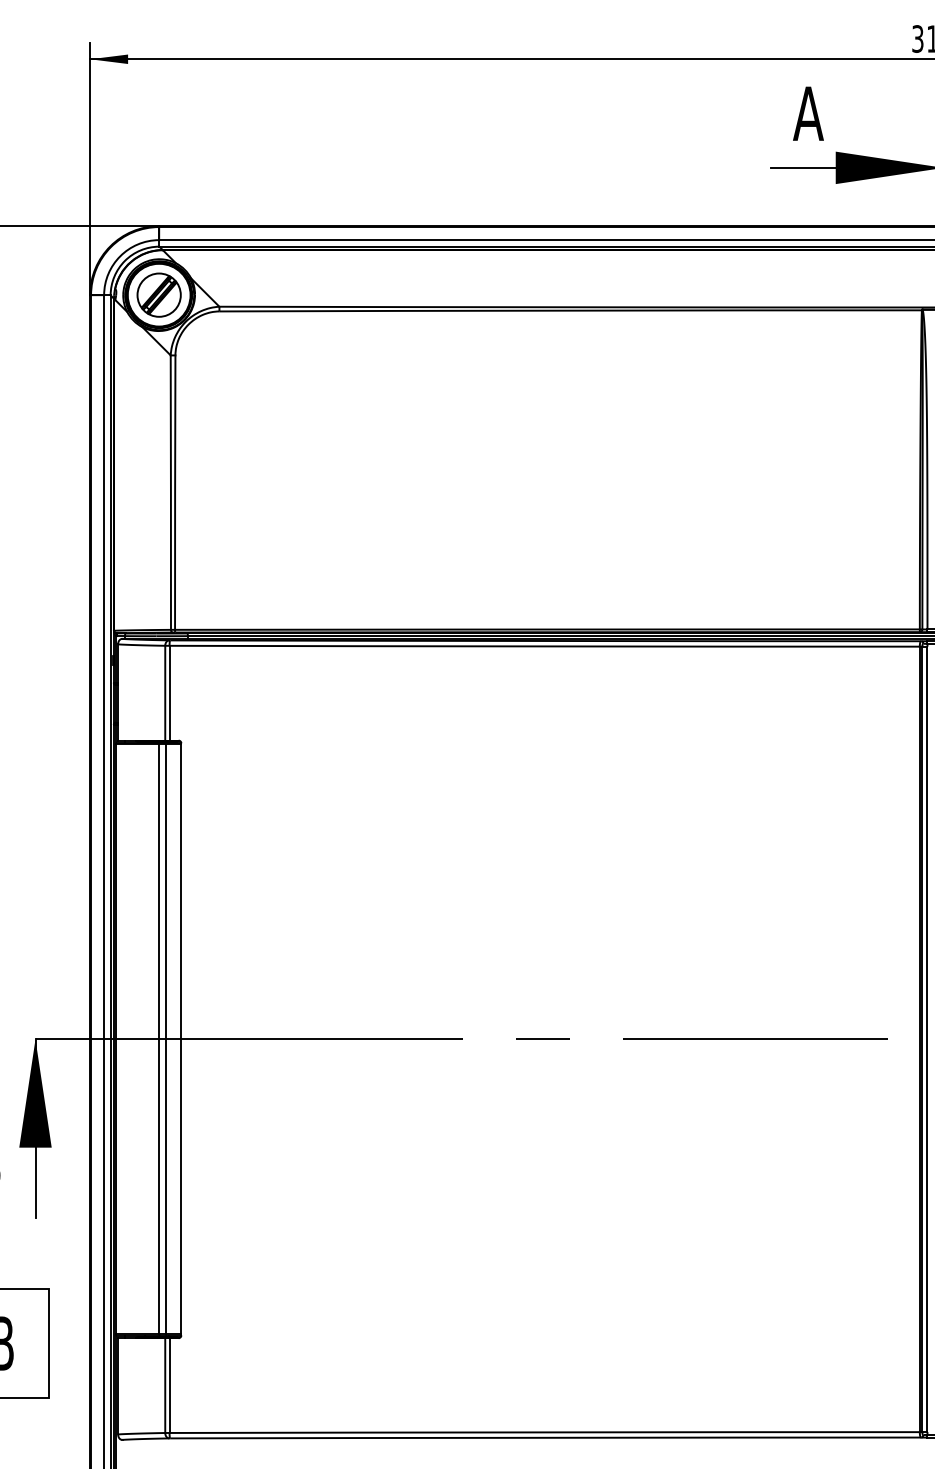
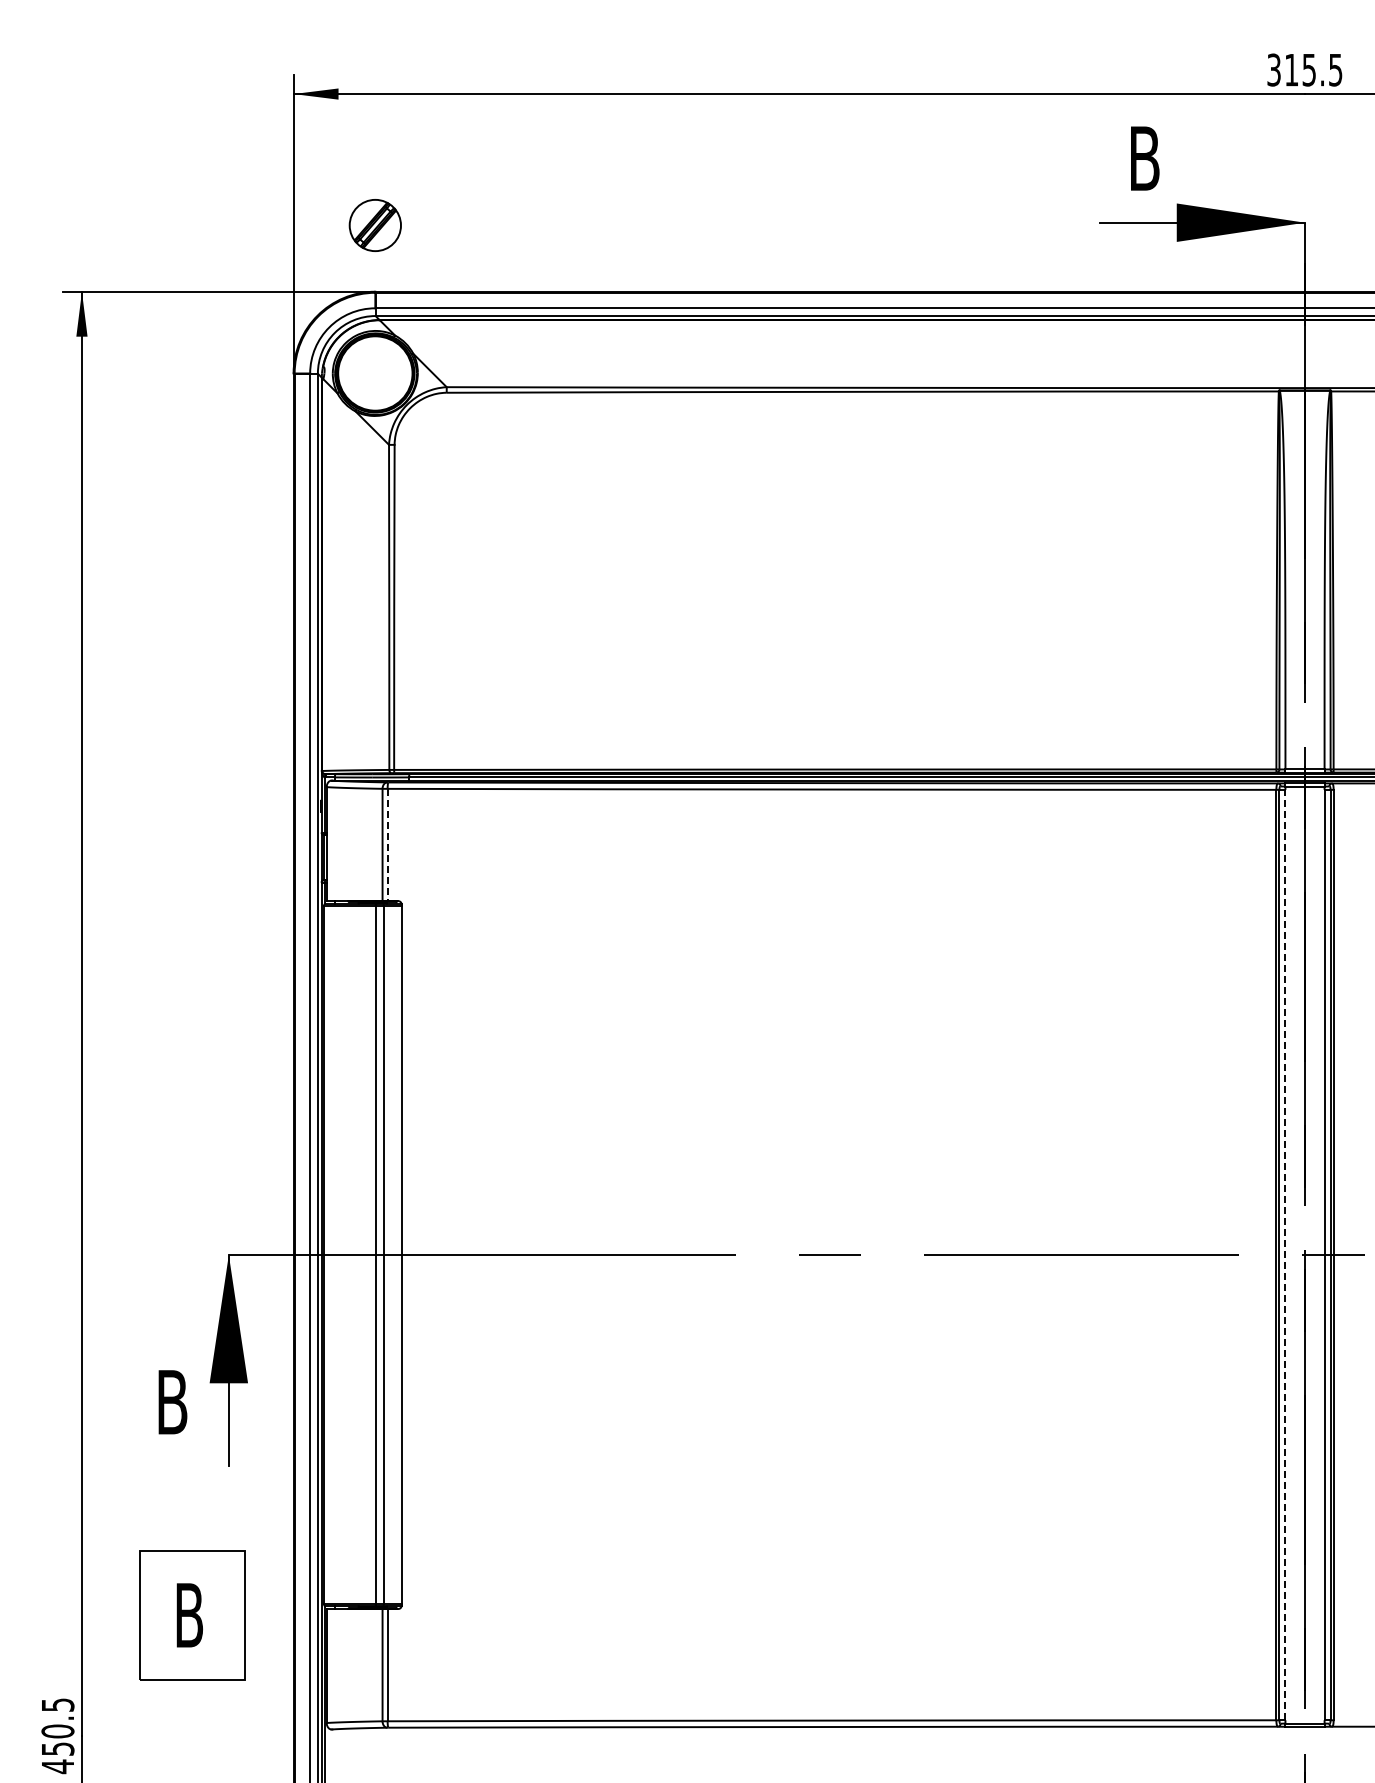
text: (808, 113) -> (1144, 158), A -> B
part: (158, 295) -> (374, 225), moved
line: (169, 693) -> (387, 845), solid -> dashed
line: (927, 1038) -> (1285, 1254), solid -> dashed

